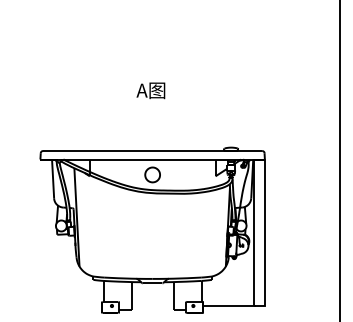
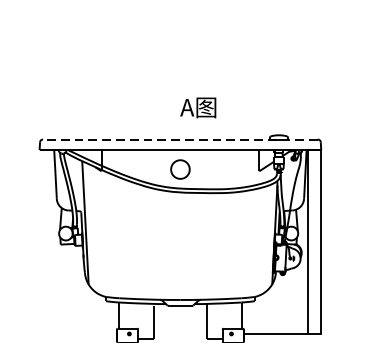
text: (150, 90) -> (197, 107), moved
line: (152, 151) -> (180, 140), solid -> dashed

